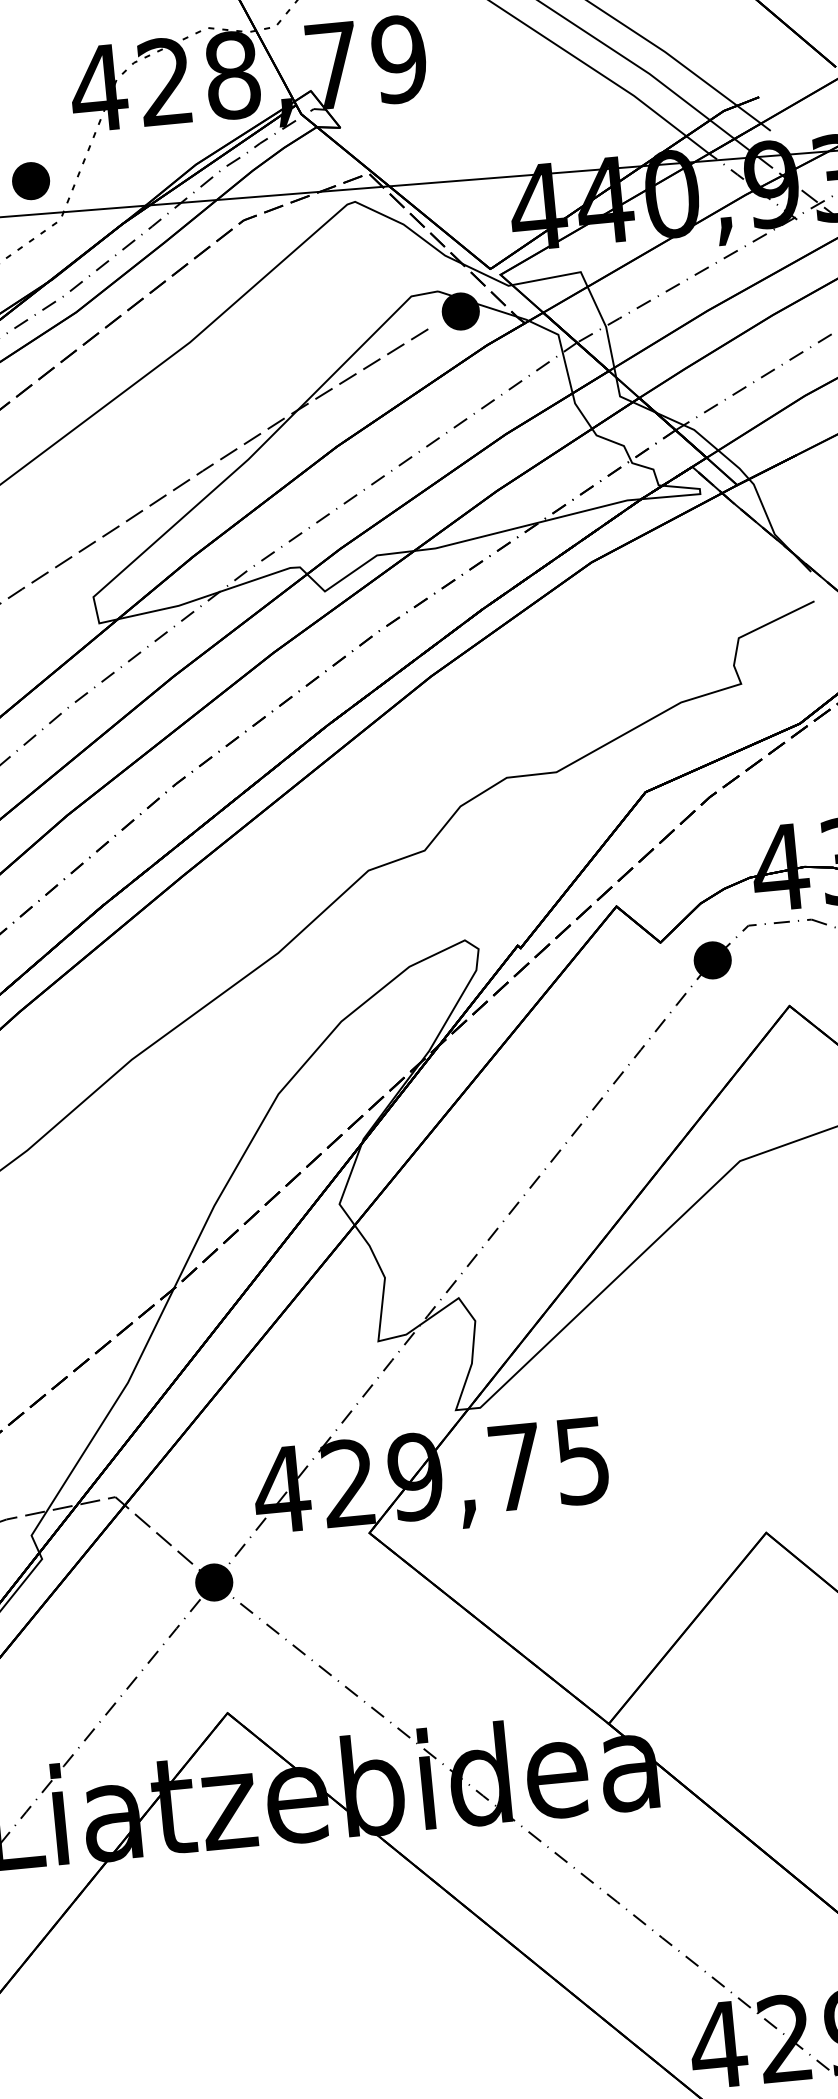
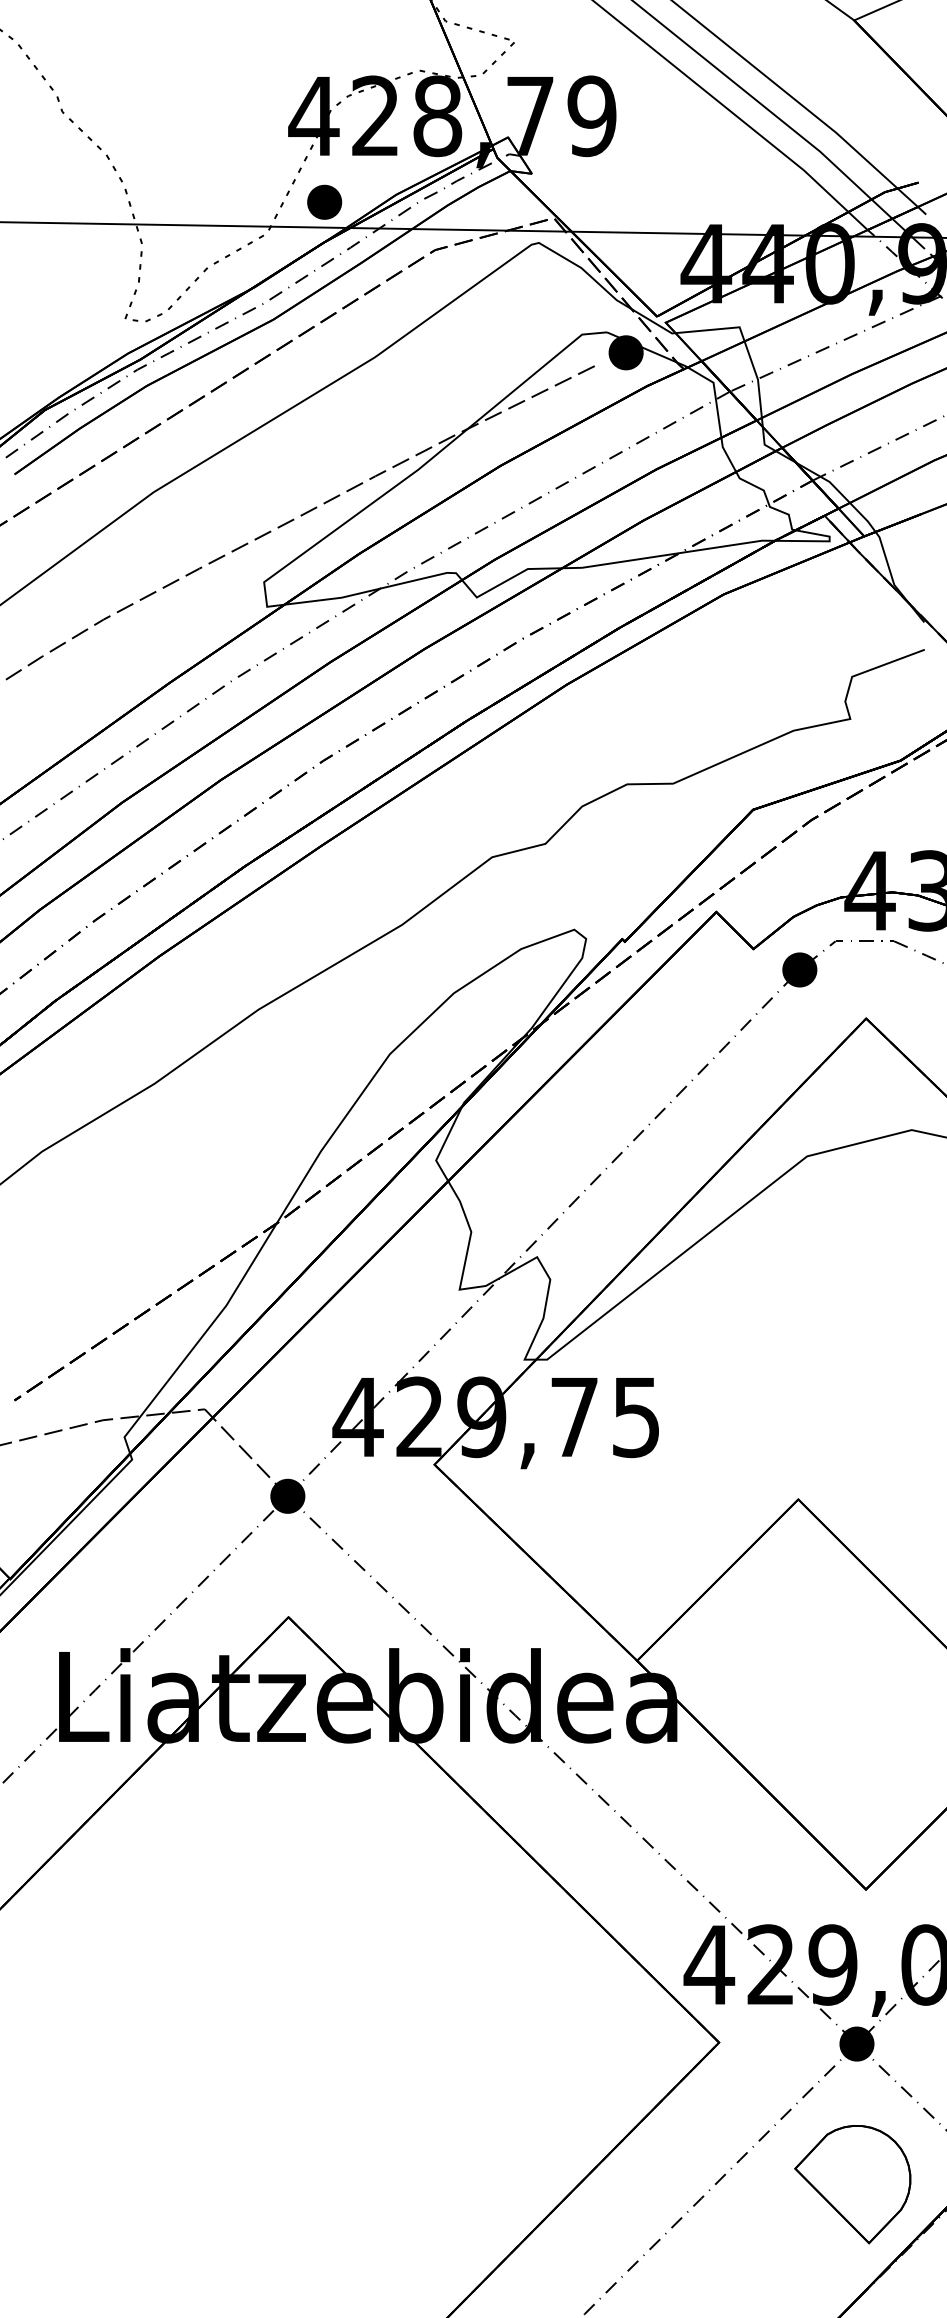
part: (30, 180) -> (324, 201), moved

